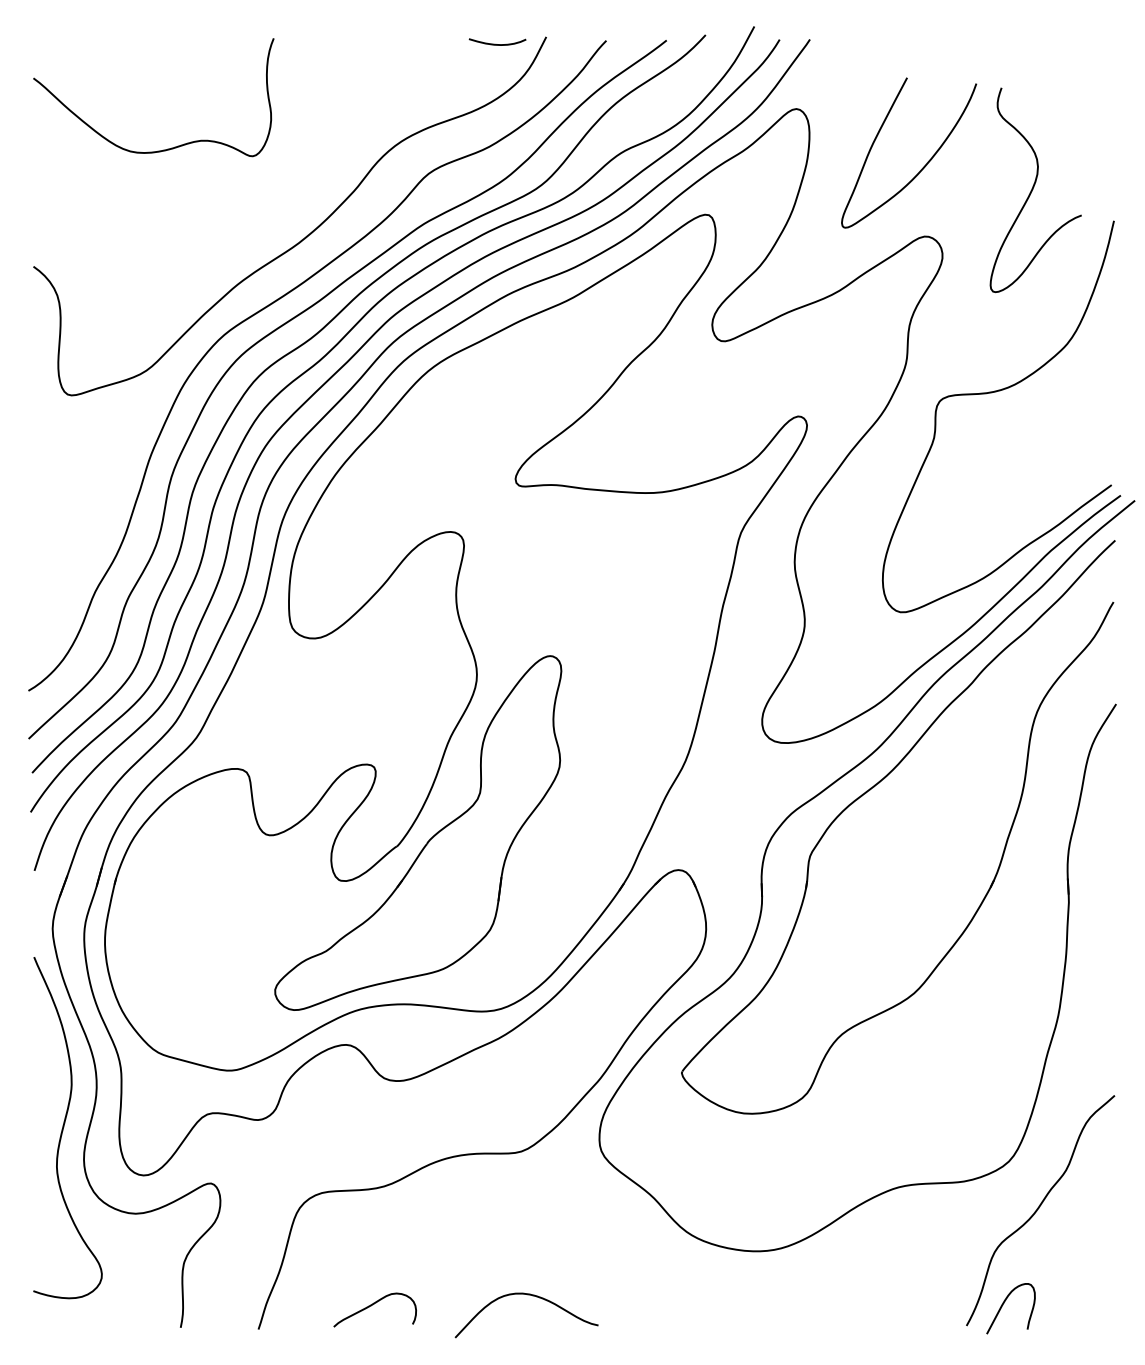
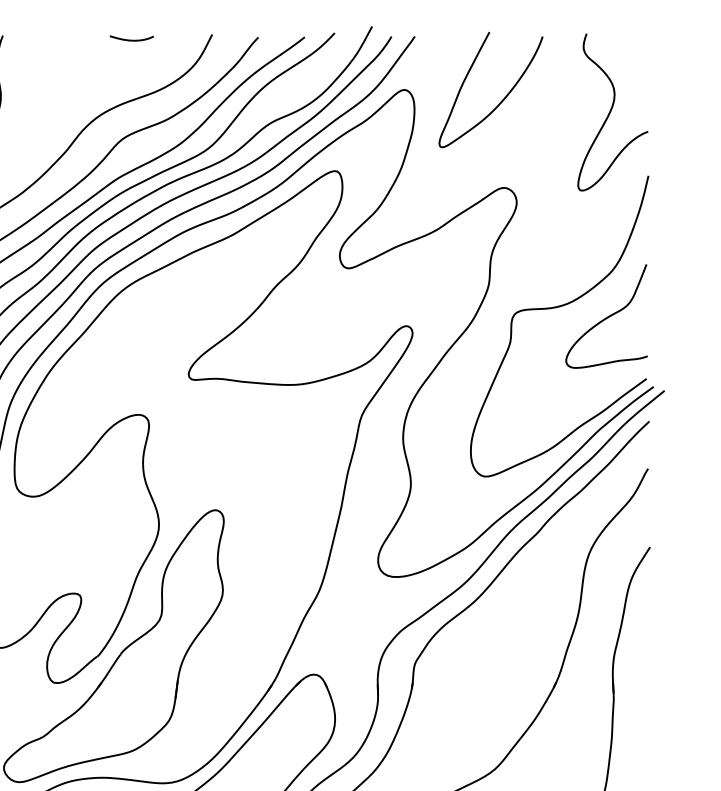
curve: (495, 43) -> (130, 39), moved
curve: (923, 166) -> (502, 100), moved
curve: (1033, 189) -> (611, 111), moved
curve: (1060, 404) -> (607, 316), added

